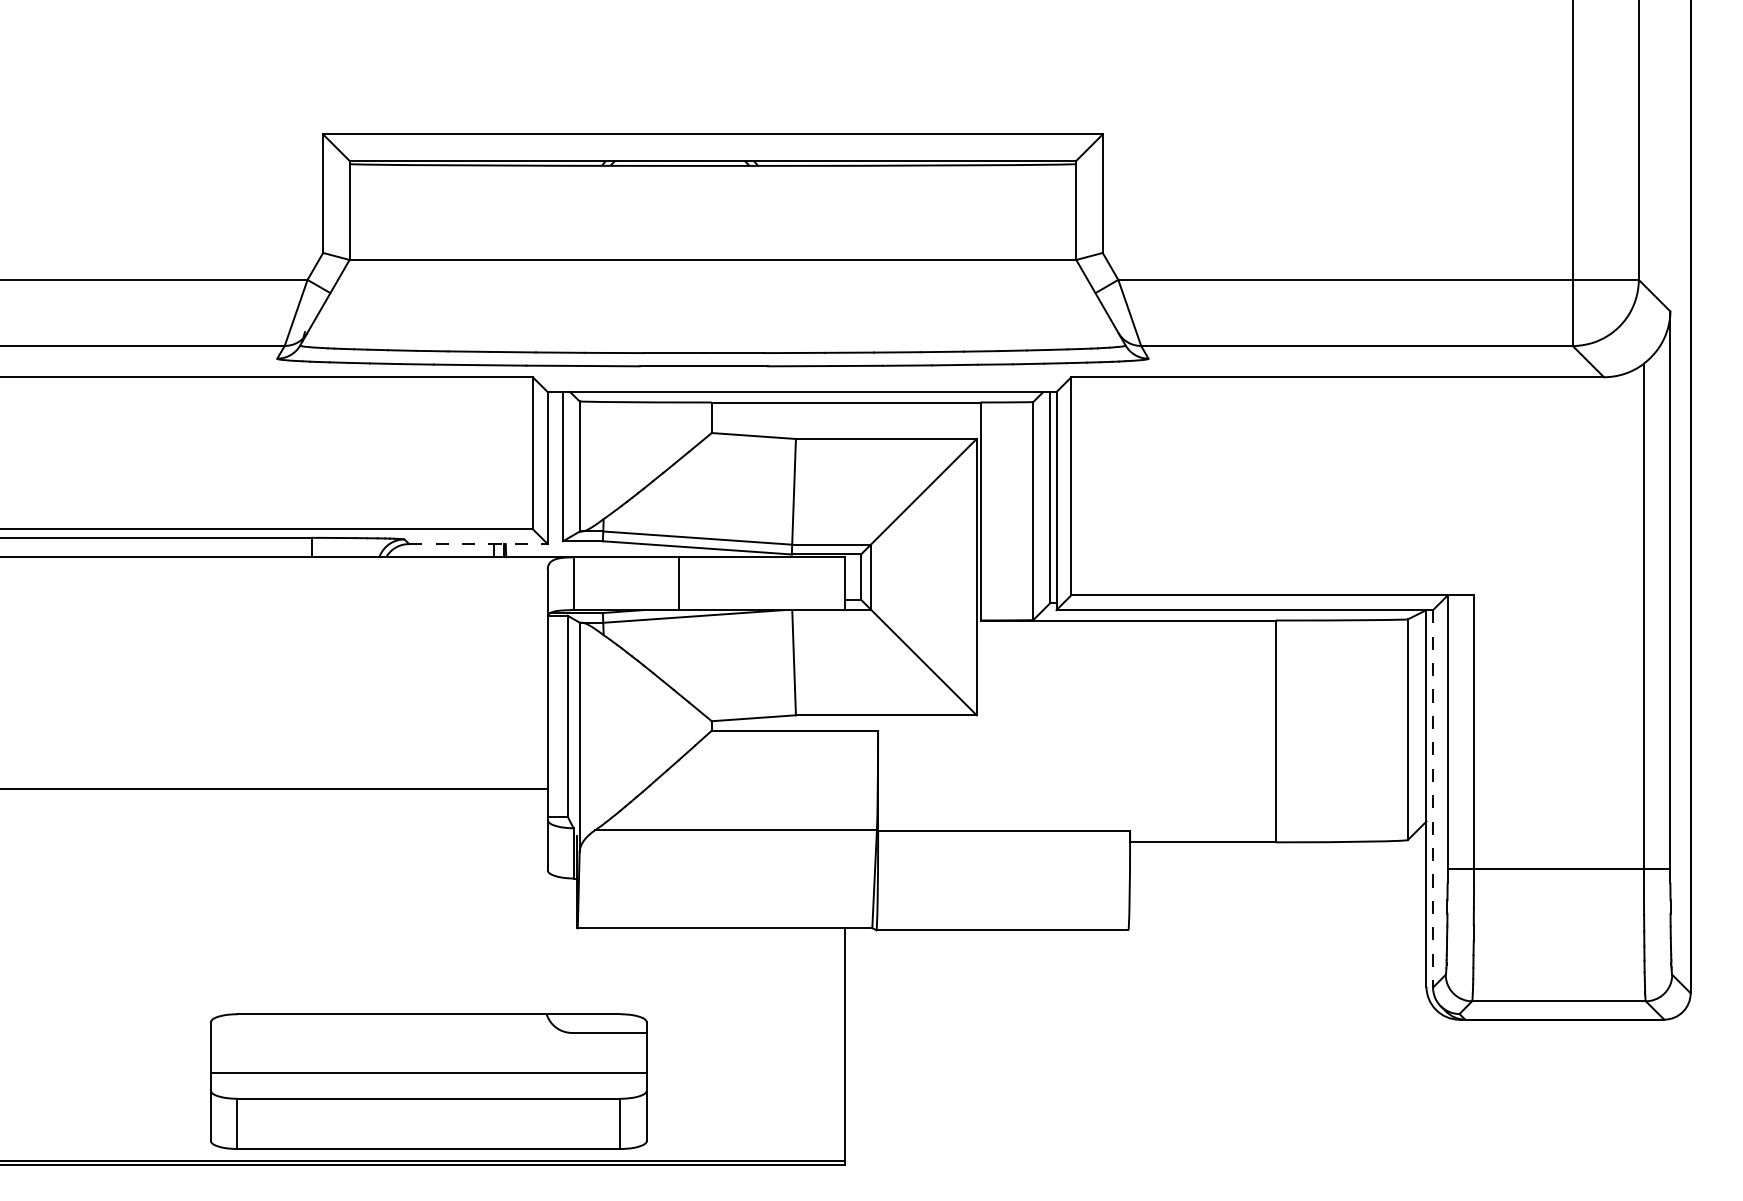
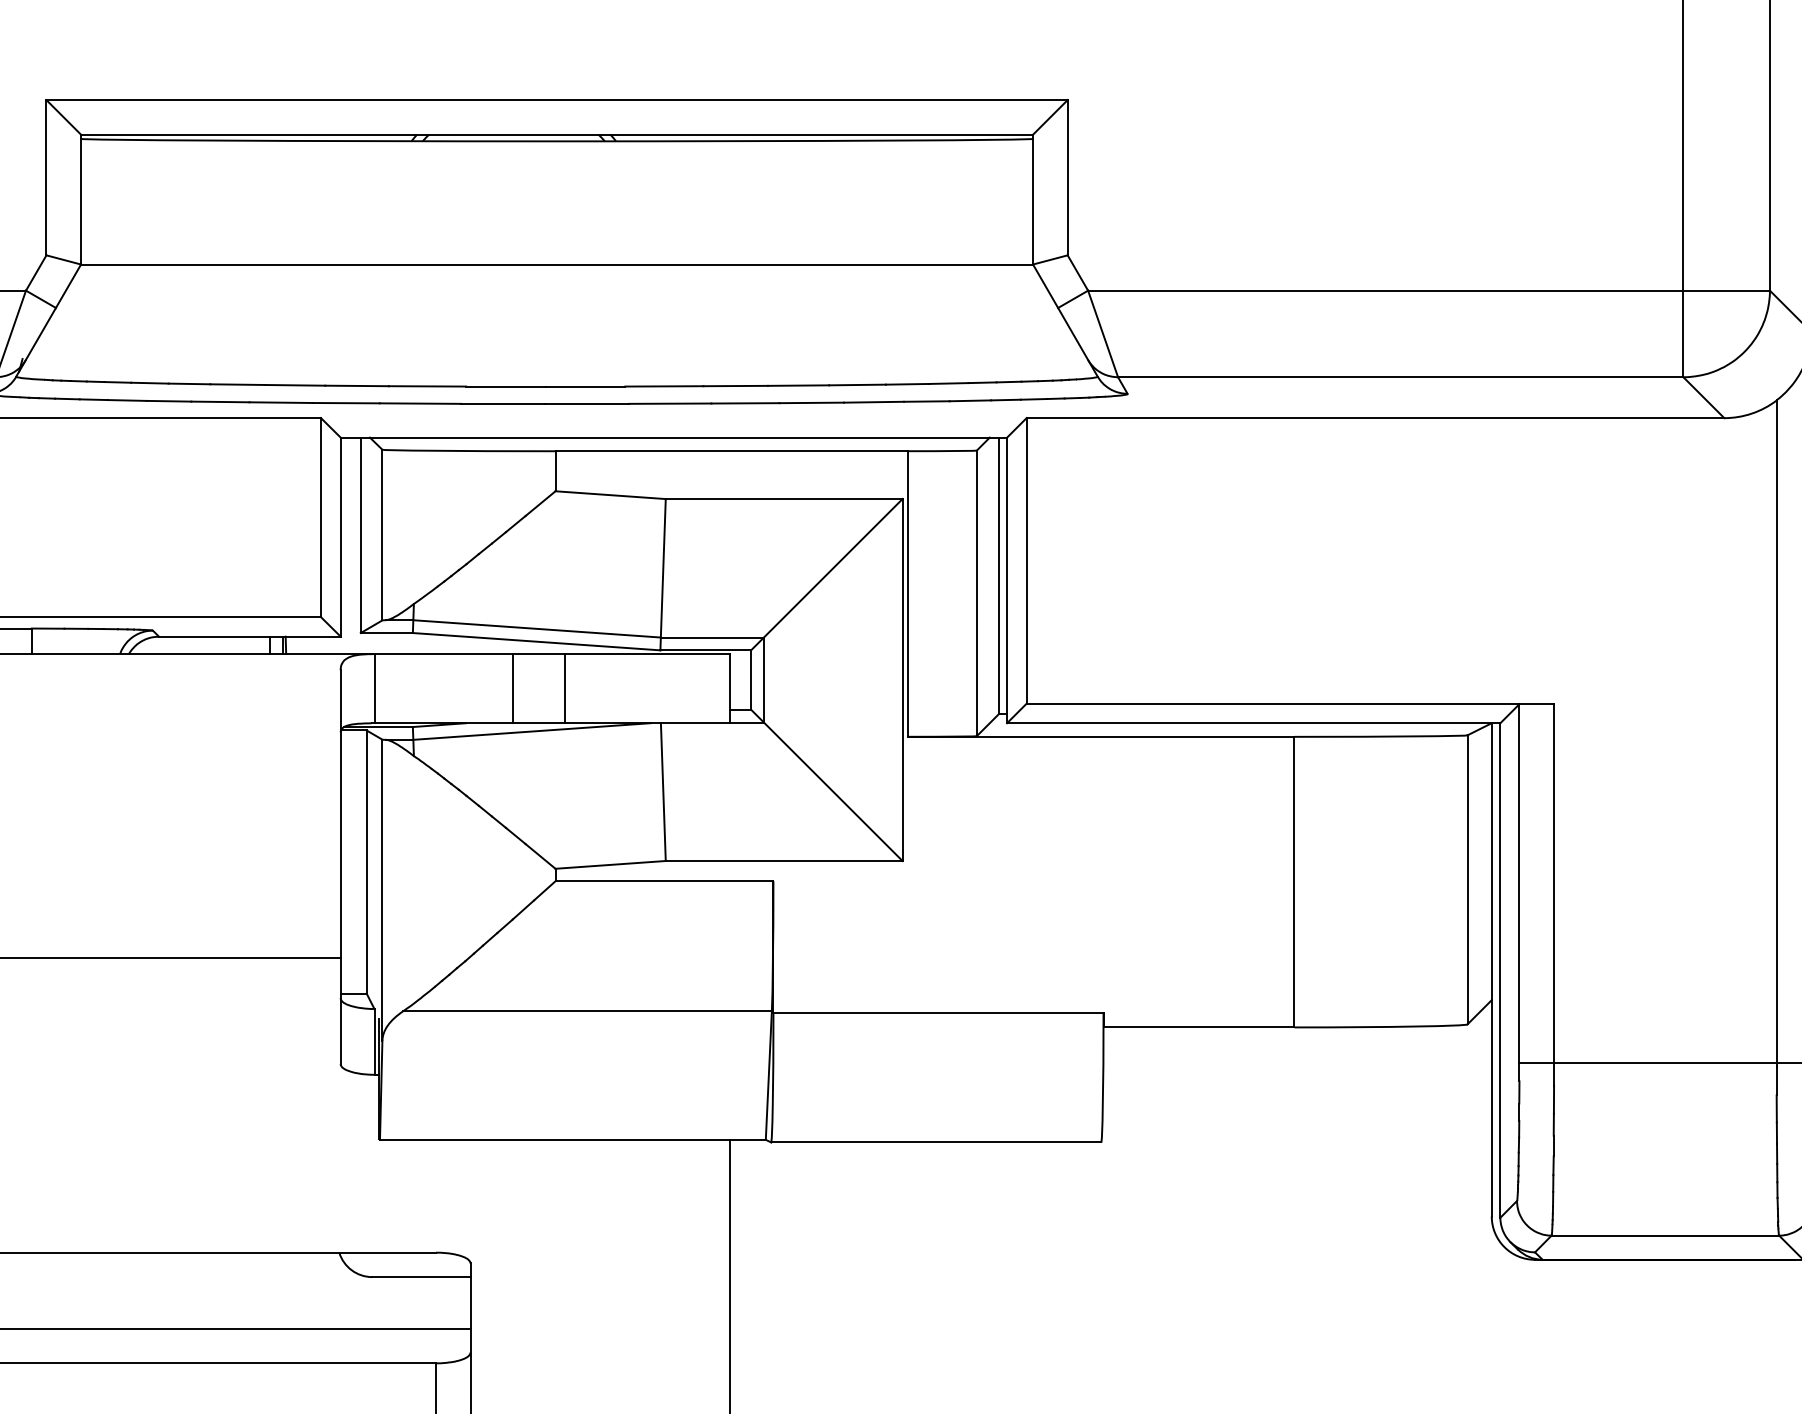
line: (478, 544) -> (249, 637), dashed -> solid
line: (718, 583) -> (564, 688), added
line: (1433, 798) -> (1500, 970), dashed -> solid

